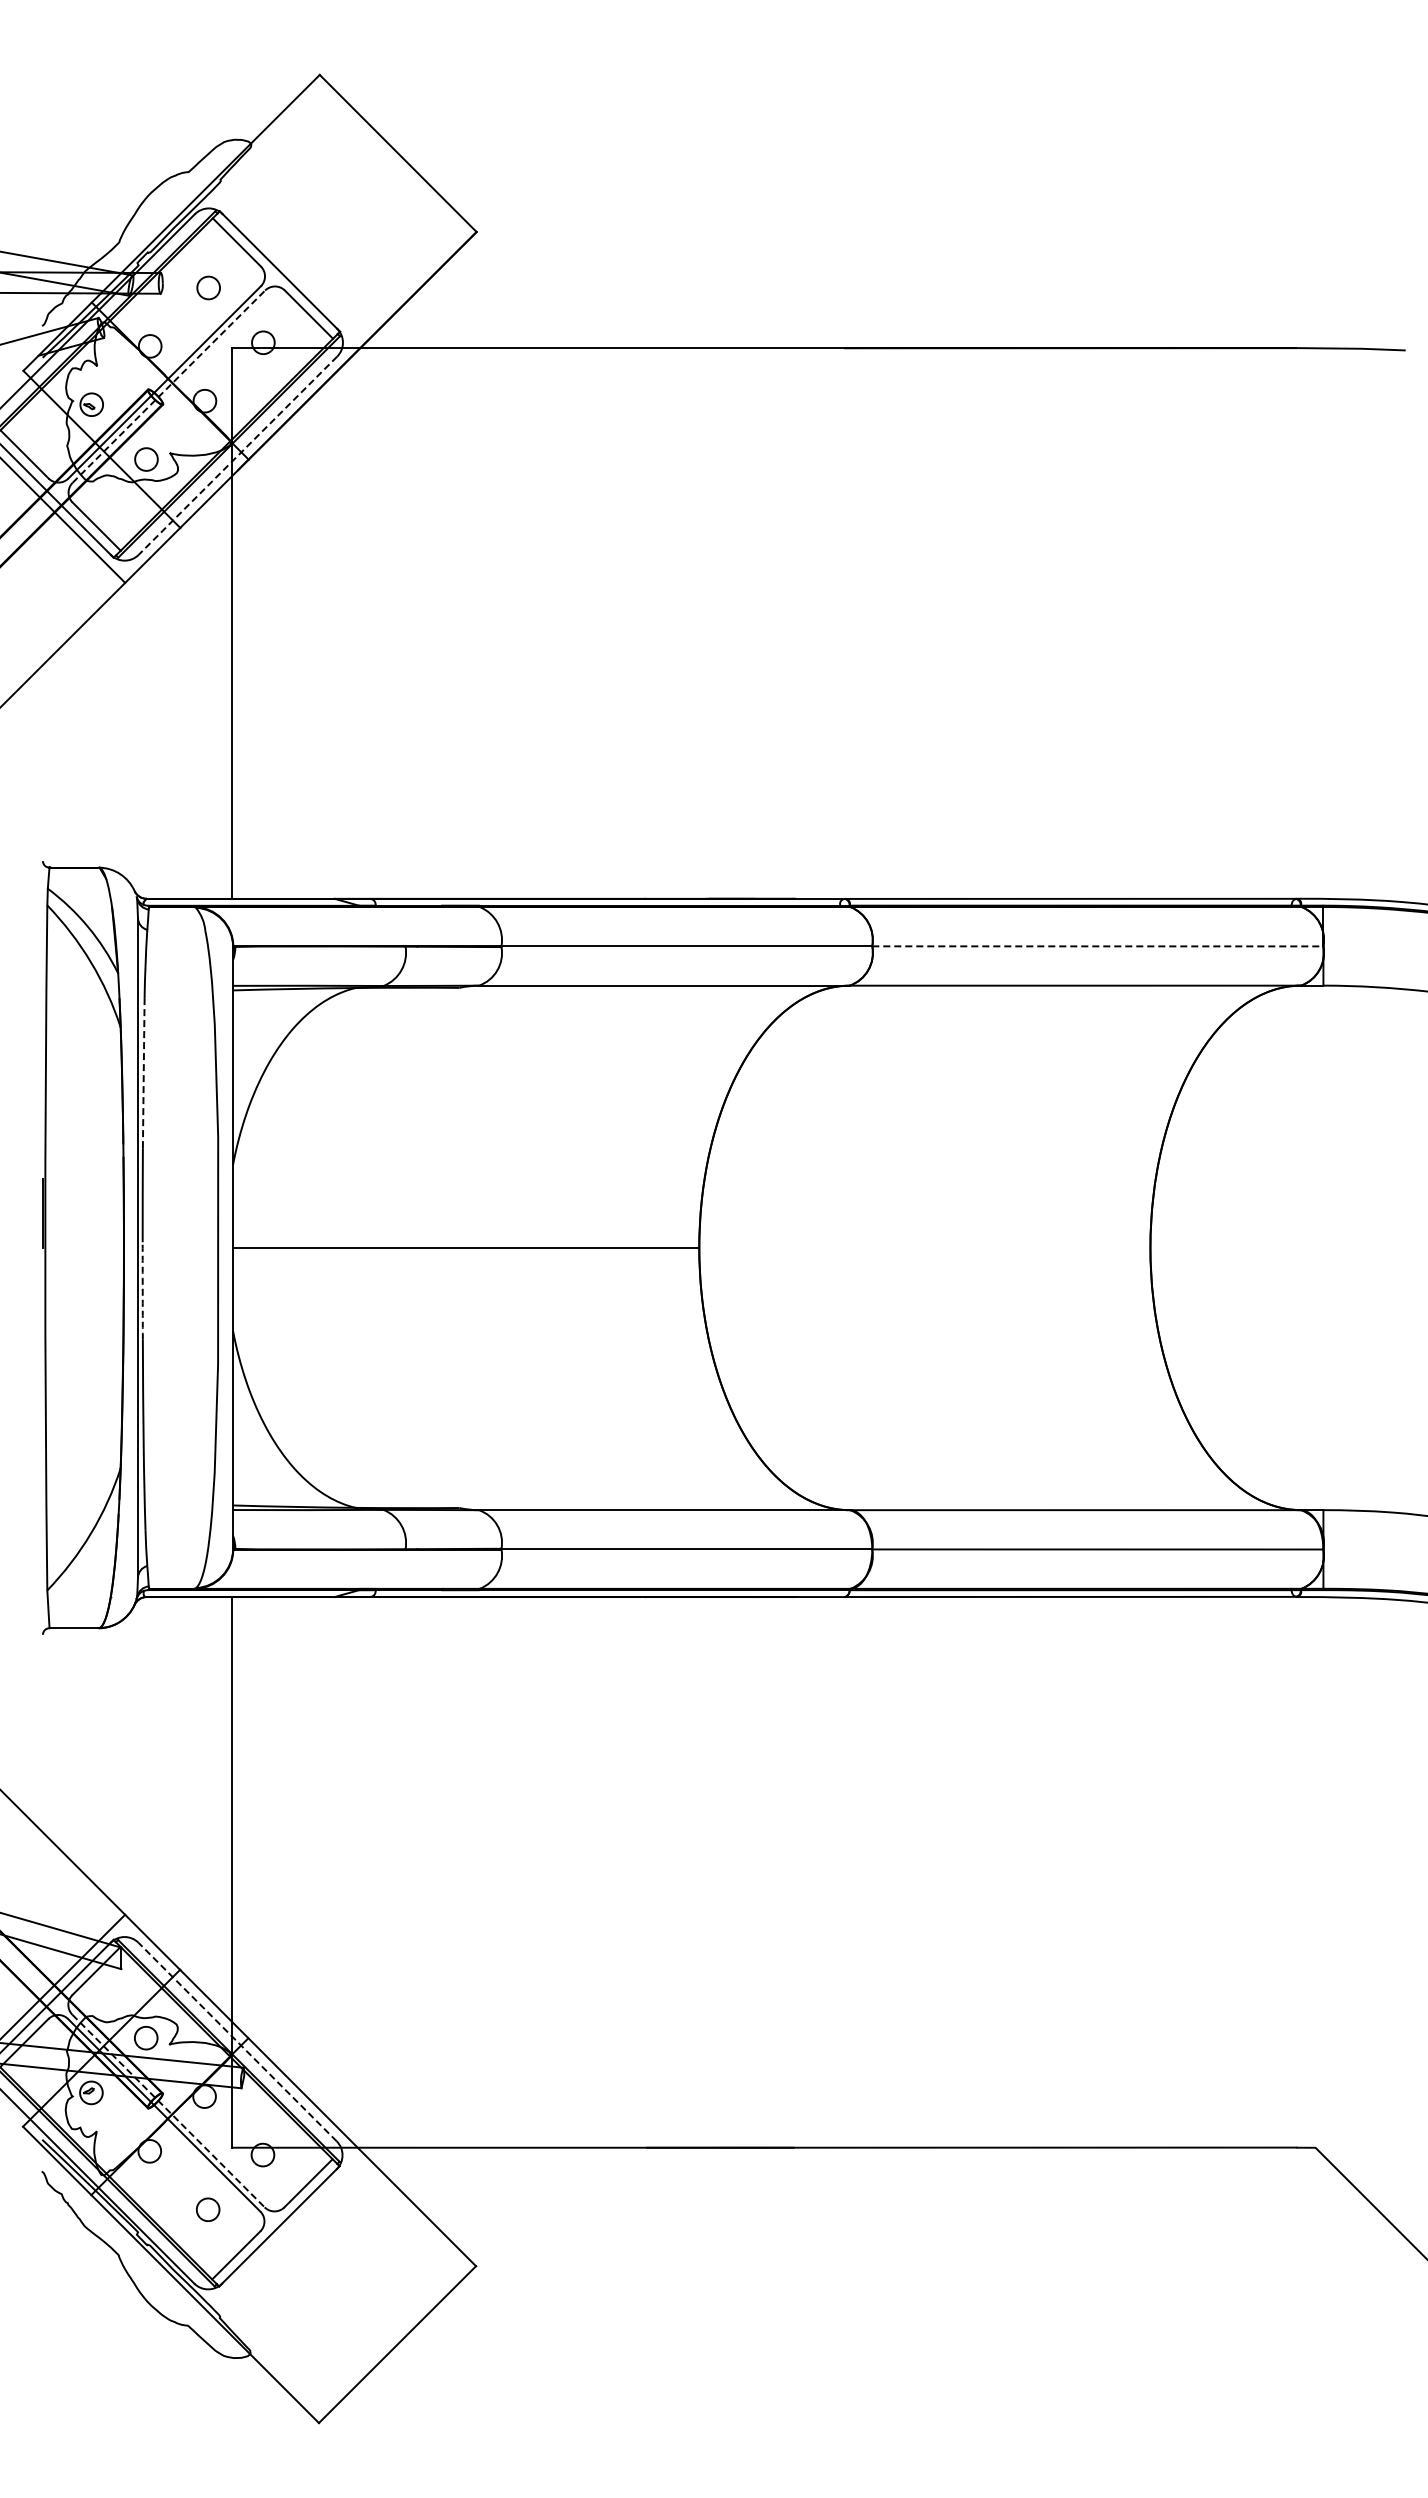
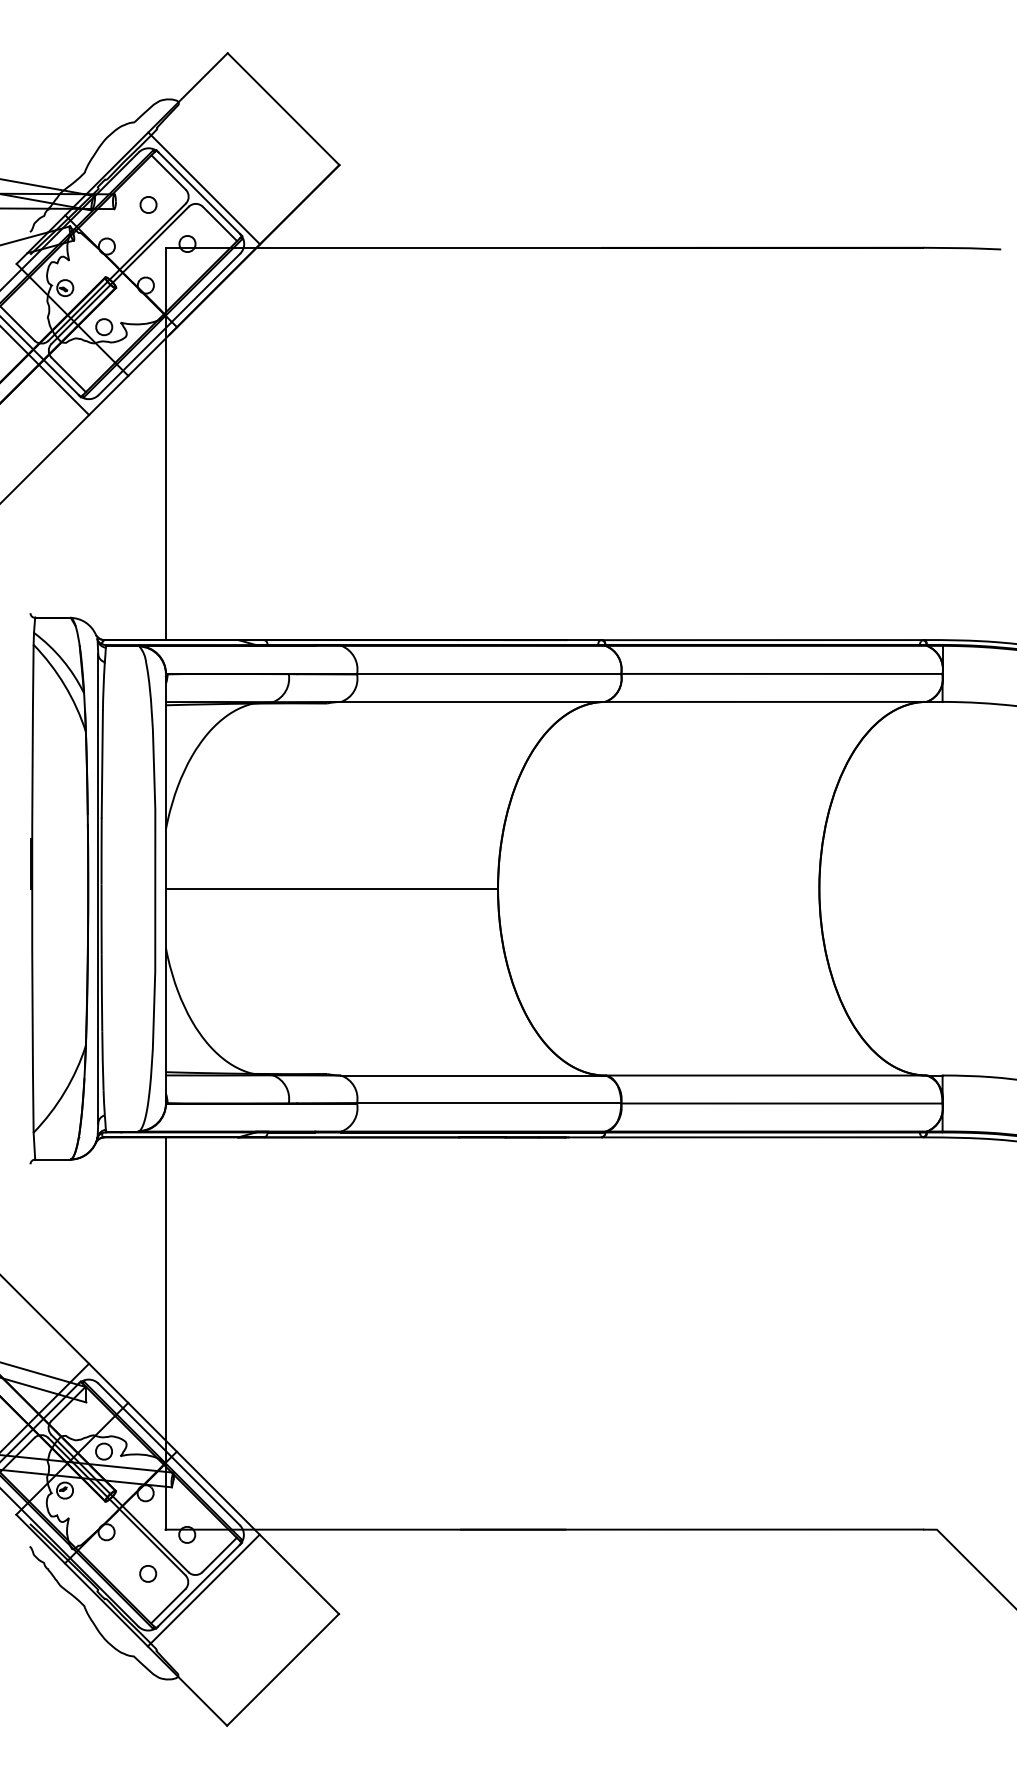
line: (286, 264) -> (203, 188), added
line: (169, 386) -> (120, 275), dashed -> solid
line: (237, 456) -> (169, 325), dashed -> solid
line: (1097, 946) -> (781, 674), dashed -> solid
line: (143, 1072) -> (102, 763), dashed -> solid
arc: (142, 1291) -> (101, 919), dashed -> solid
line: (237, 2041) -> (169, 1453), dashed -> solid
line: (168, 2111) -> (119, 1503), dashed -> solid
line: (285, 2232) -> (203, 1590), added

